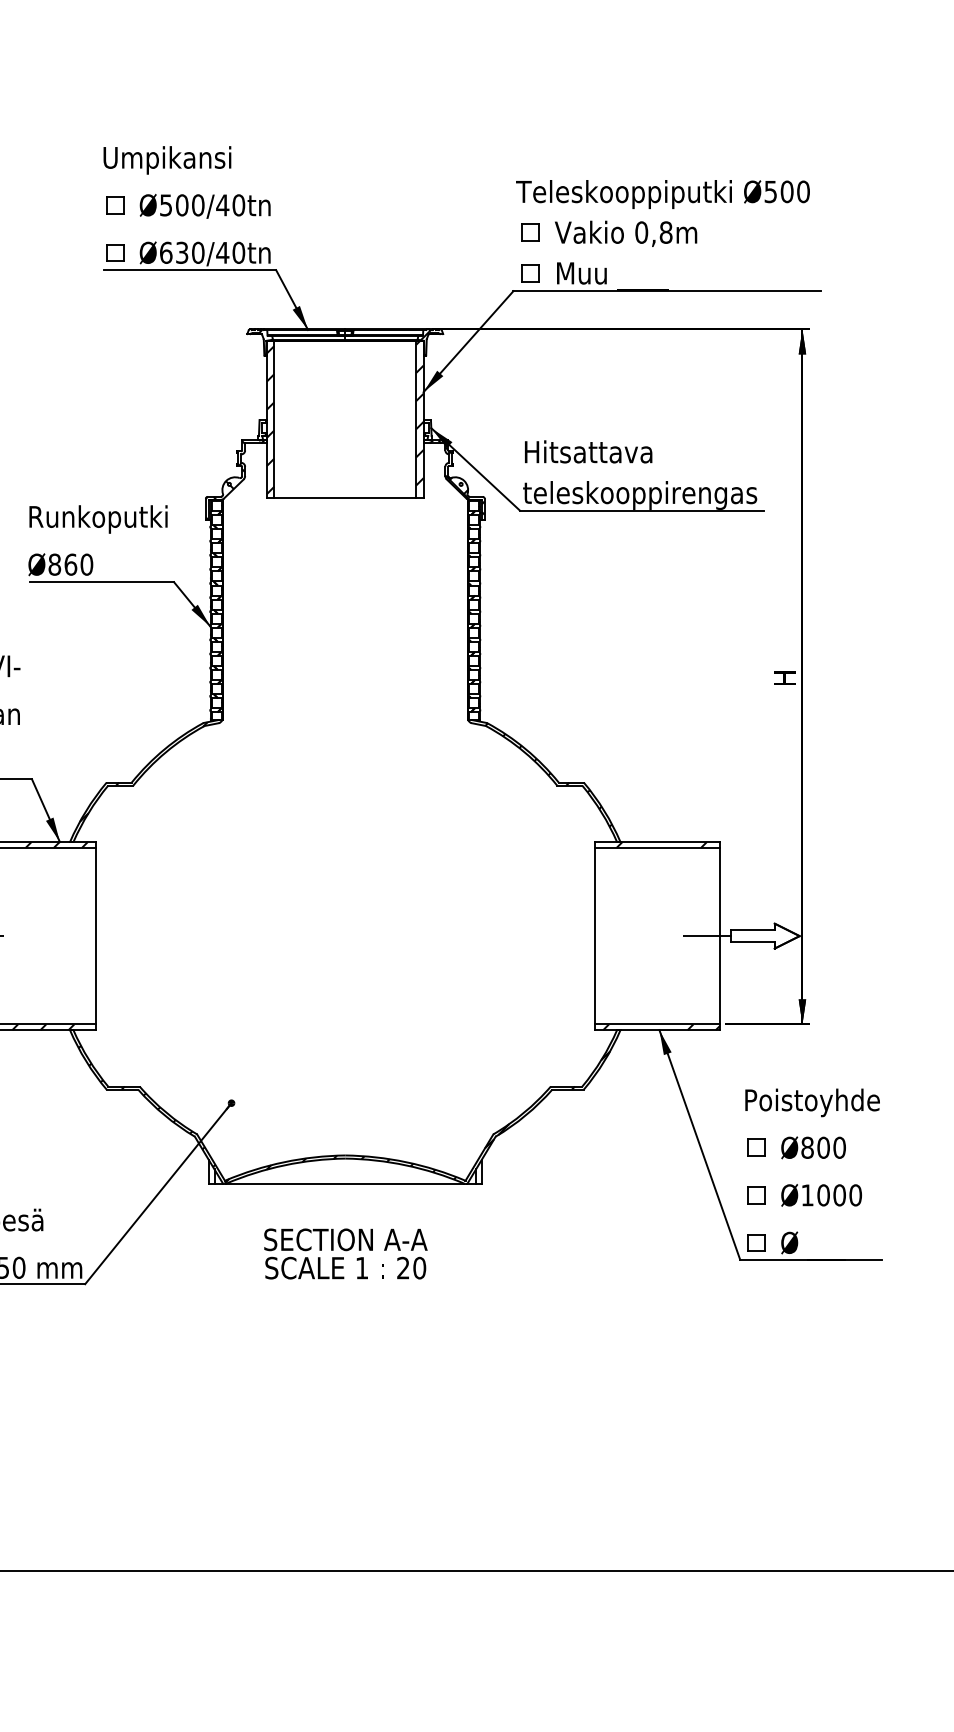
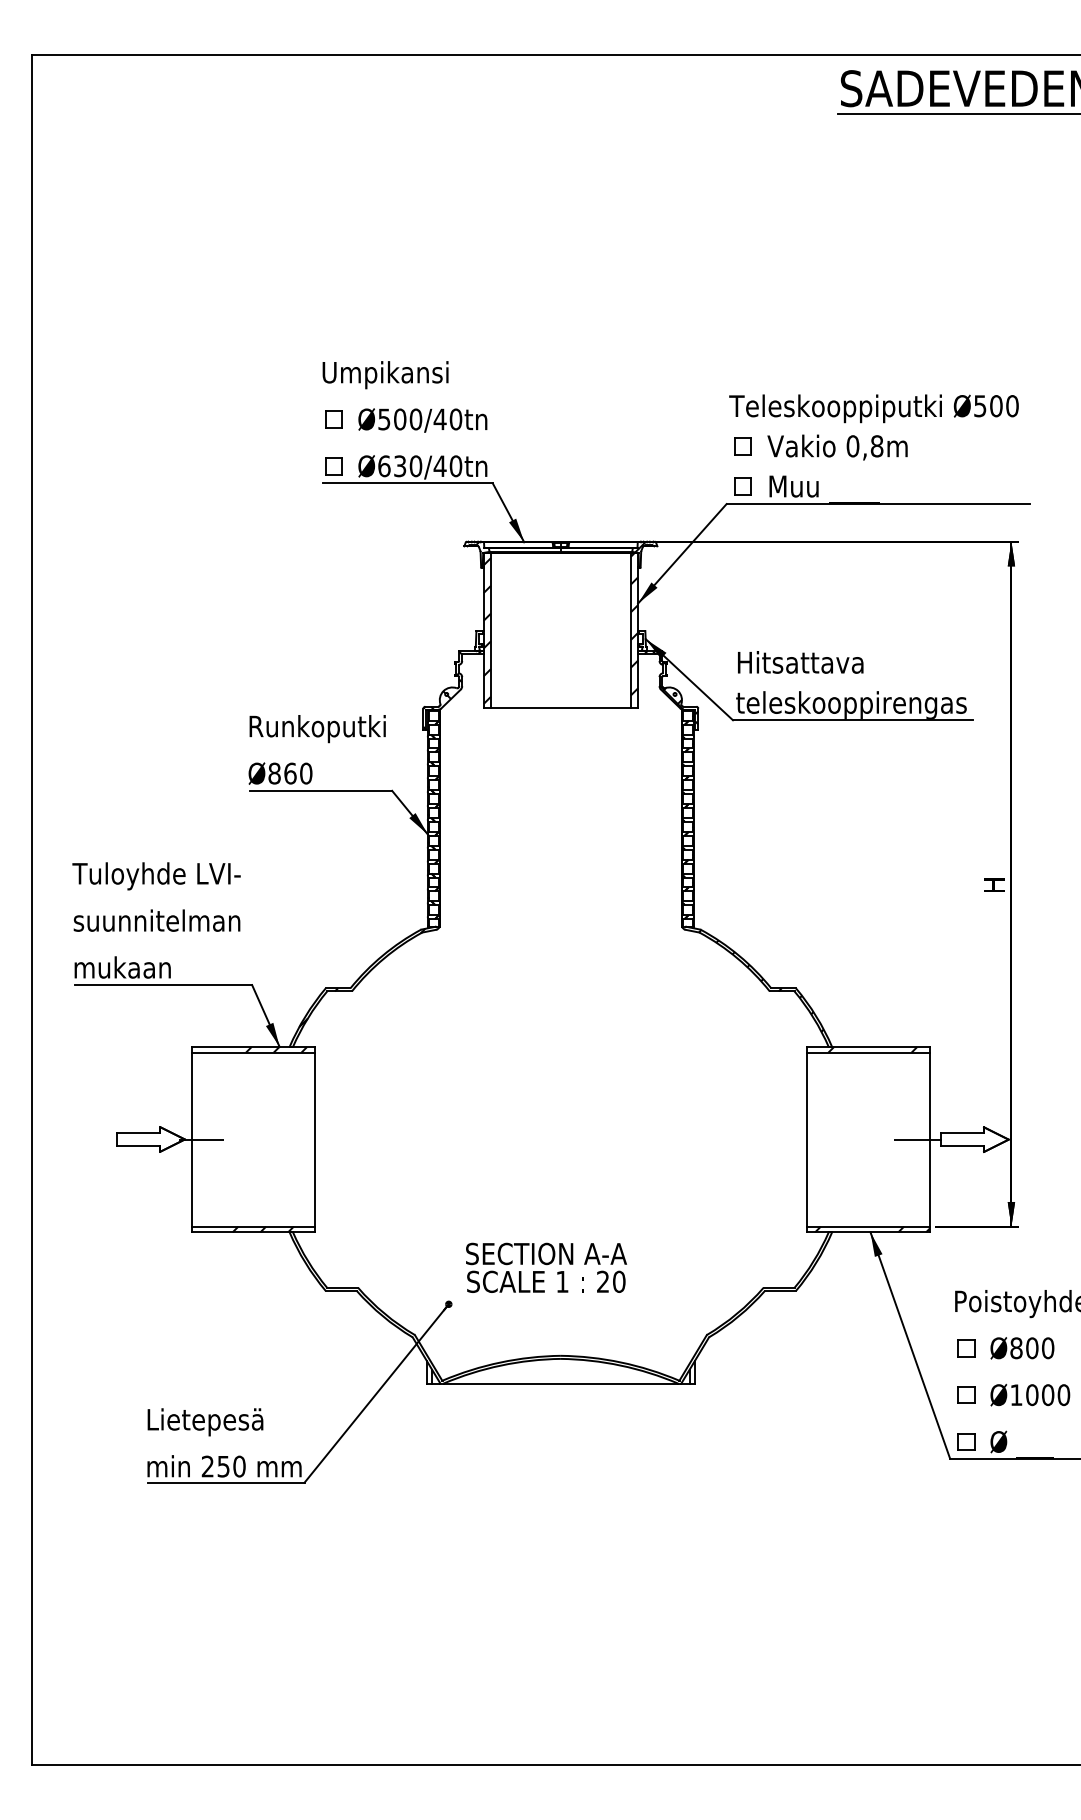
hatch: (343, 1114) -> (559, 1315), removed
text: (345, 1253) -> (546, 1267), moved

